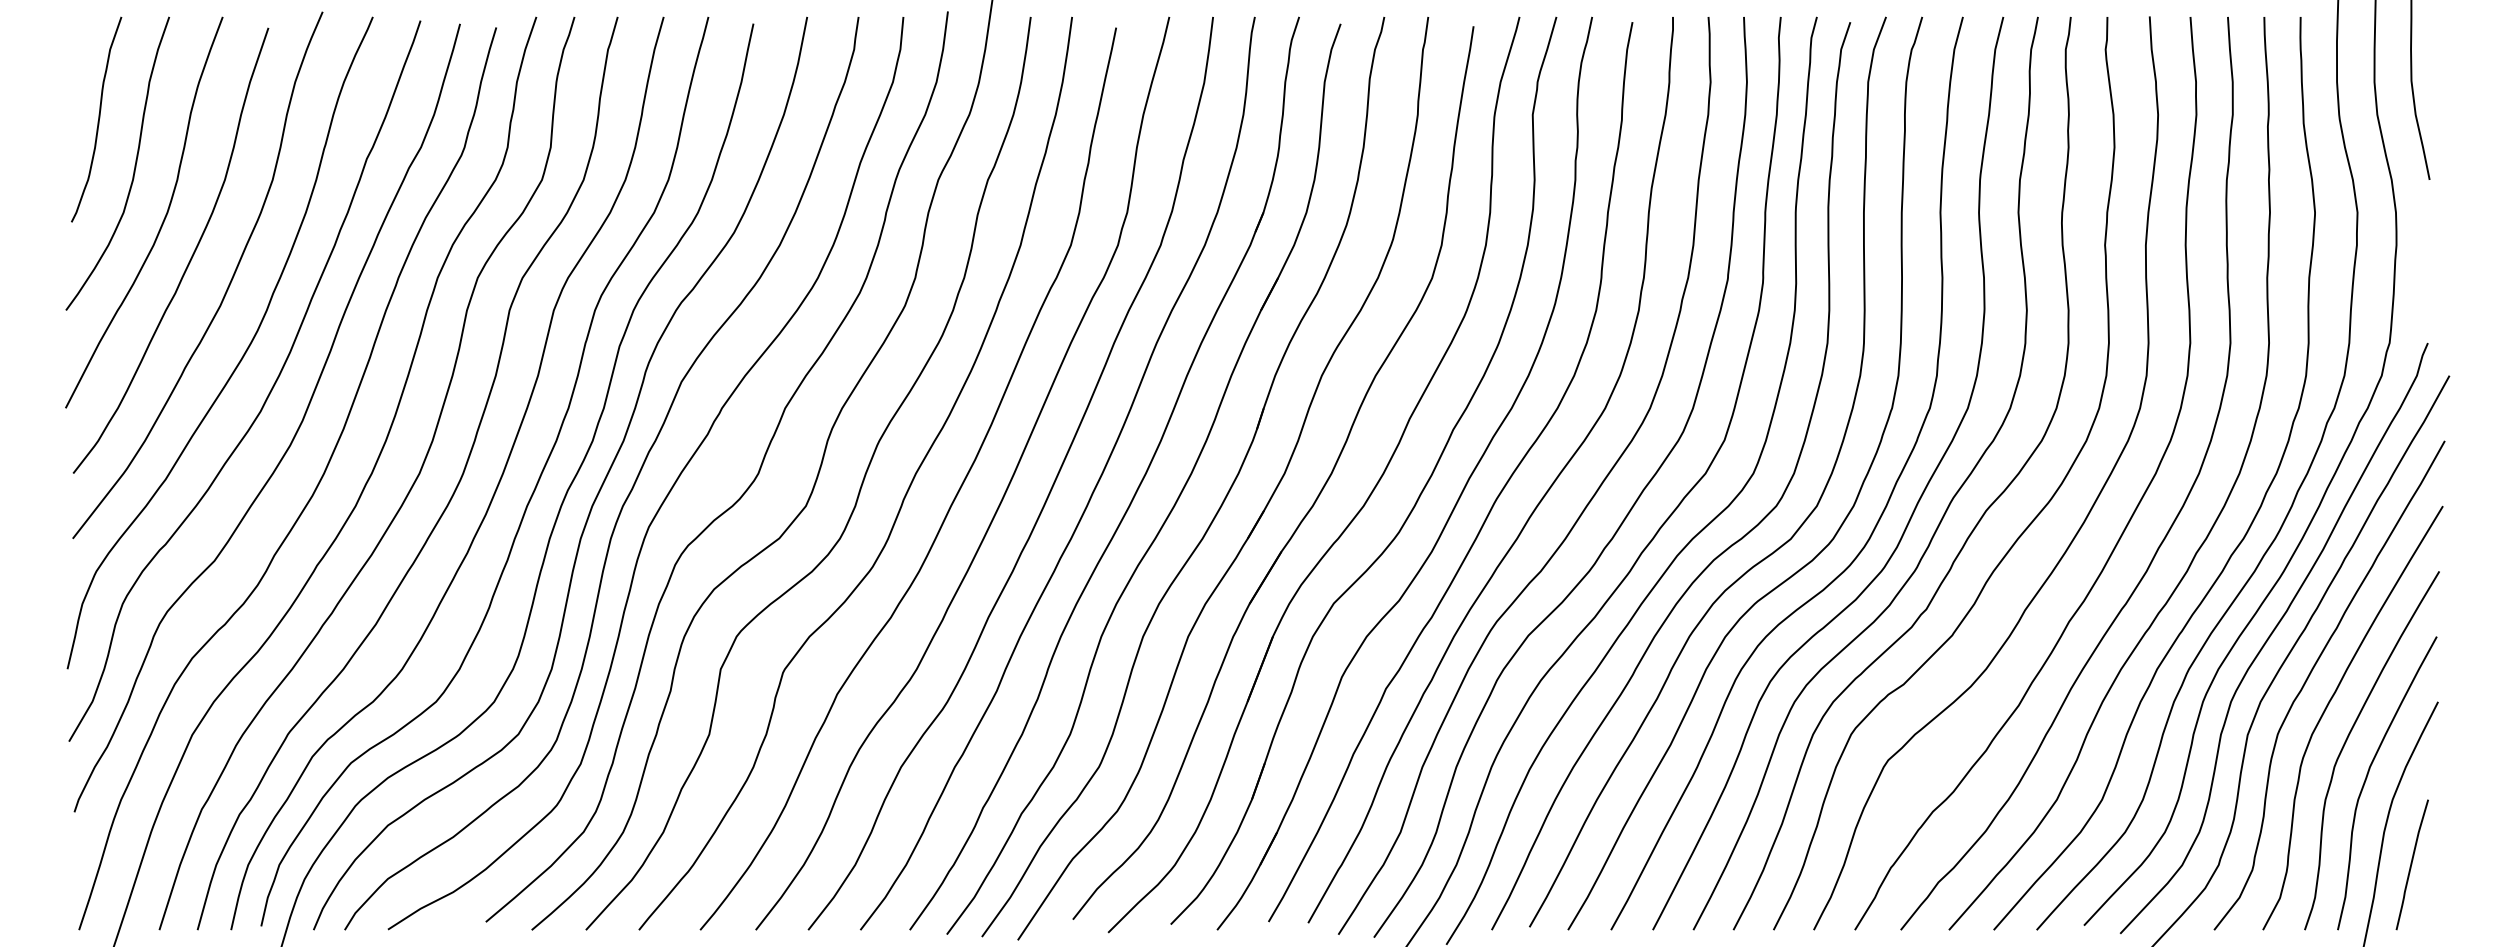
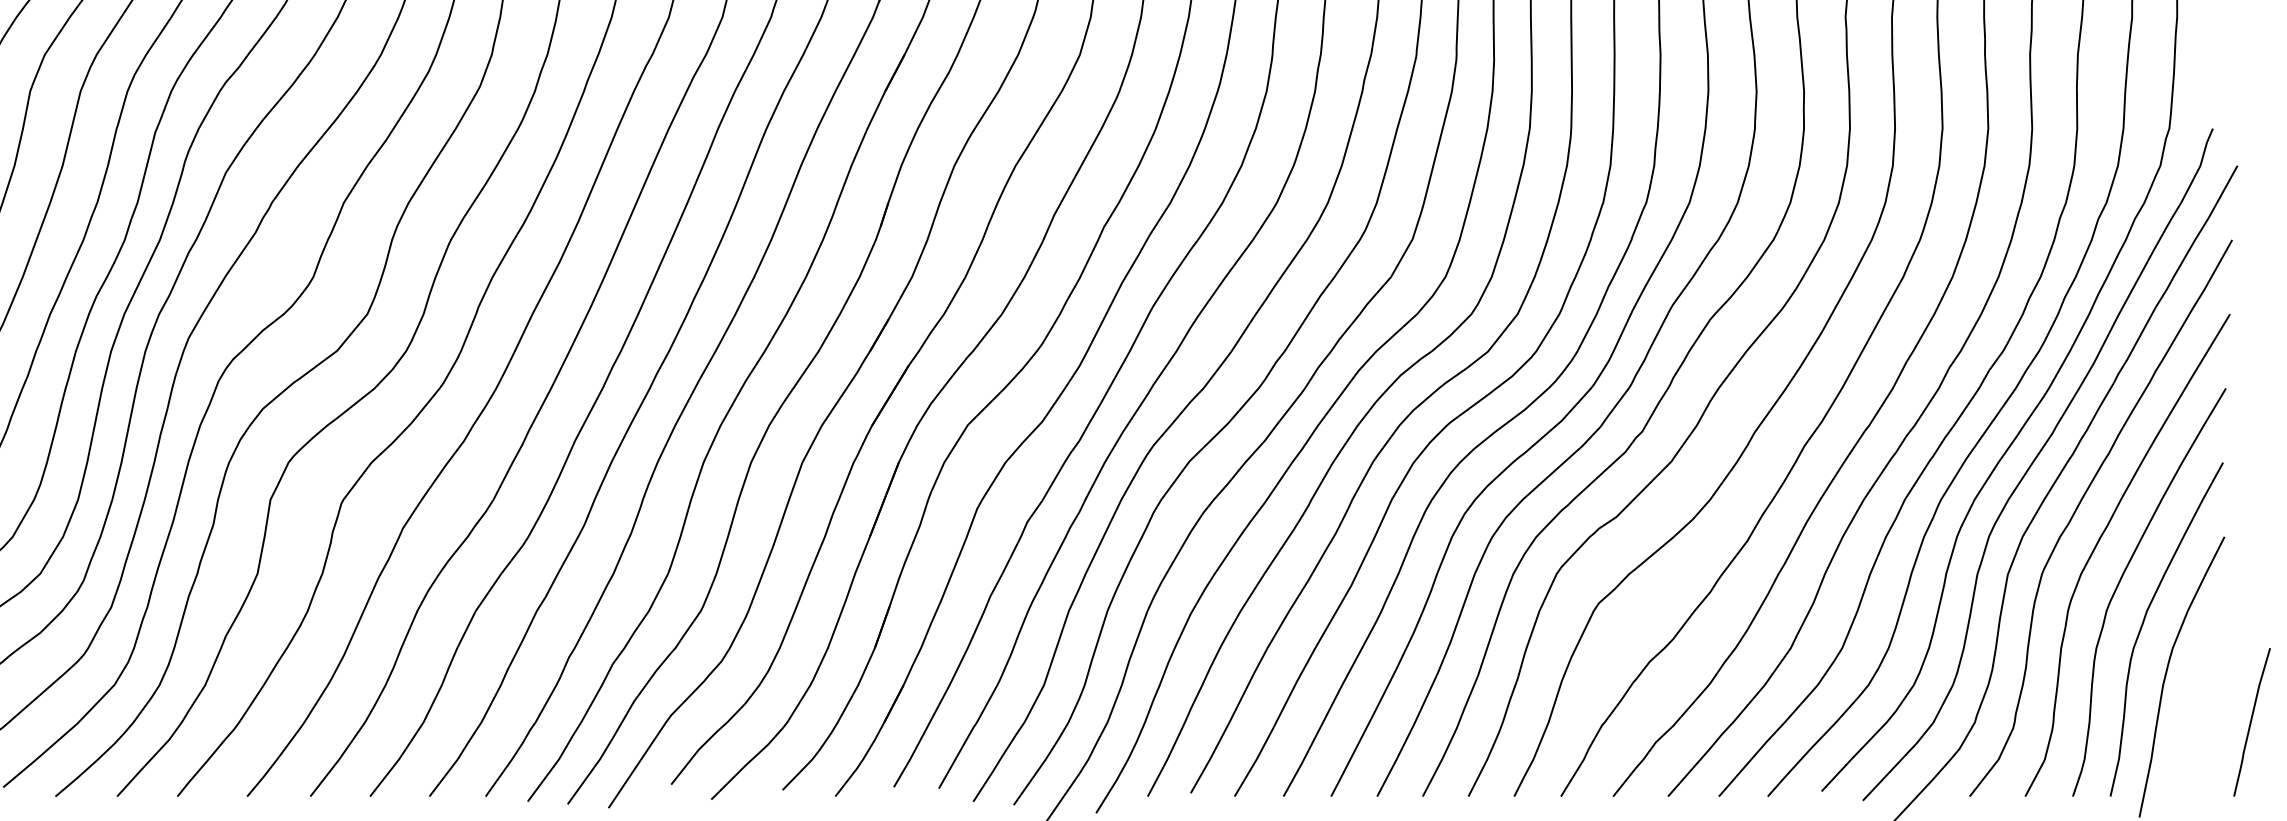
curve: (2411, 864) -> (2251, 721), moved

